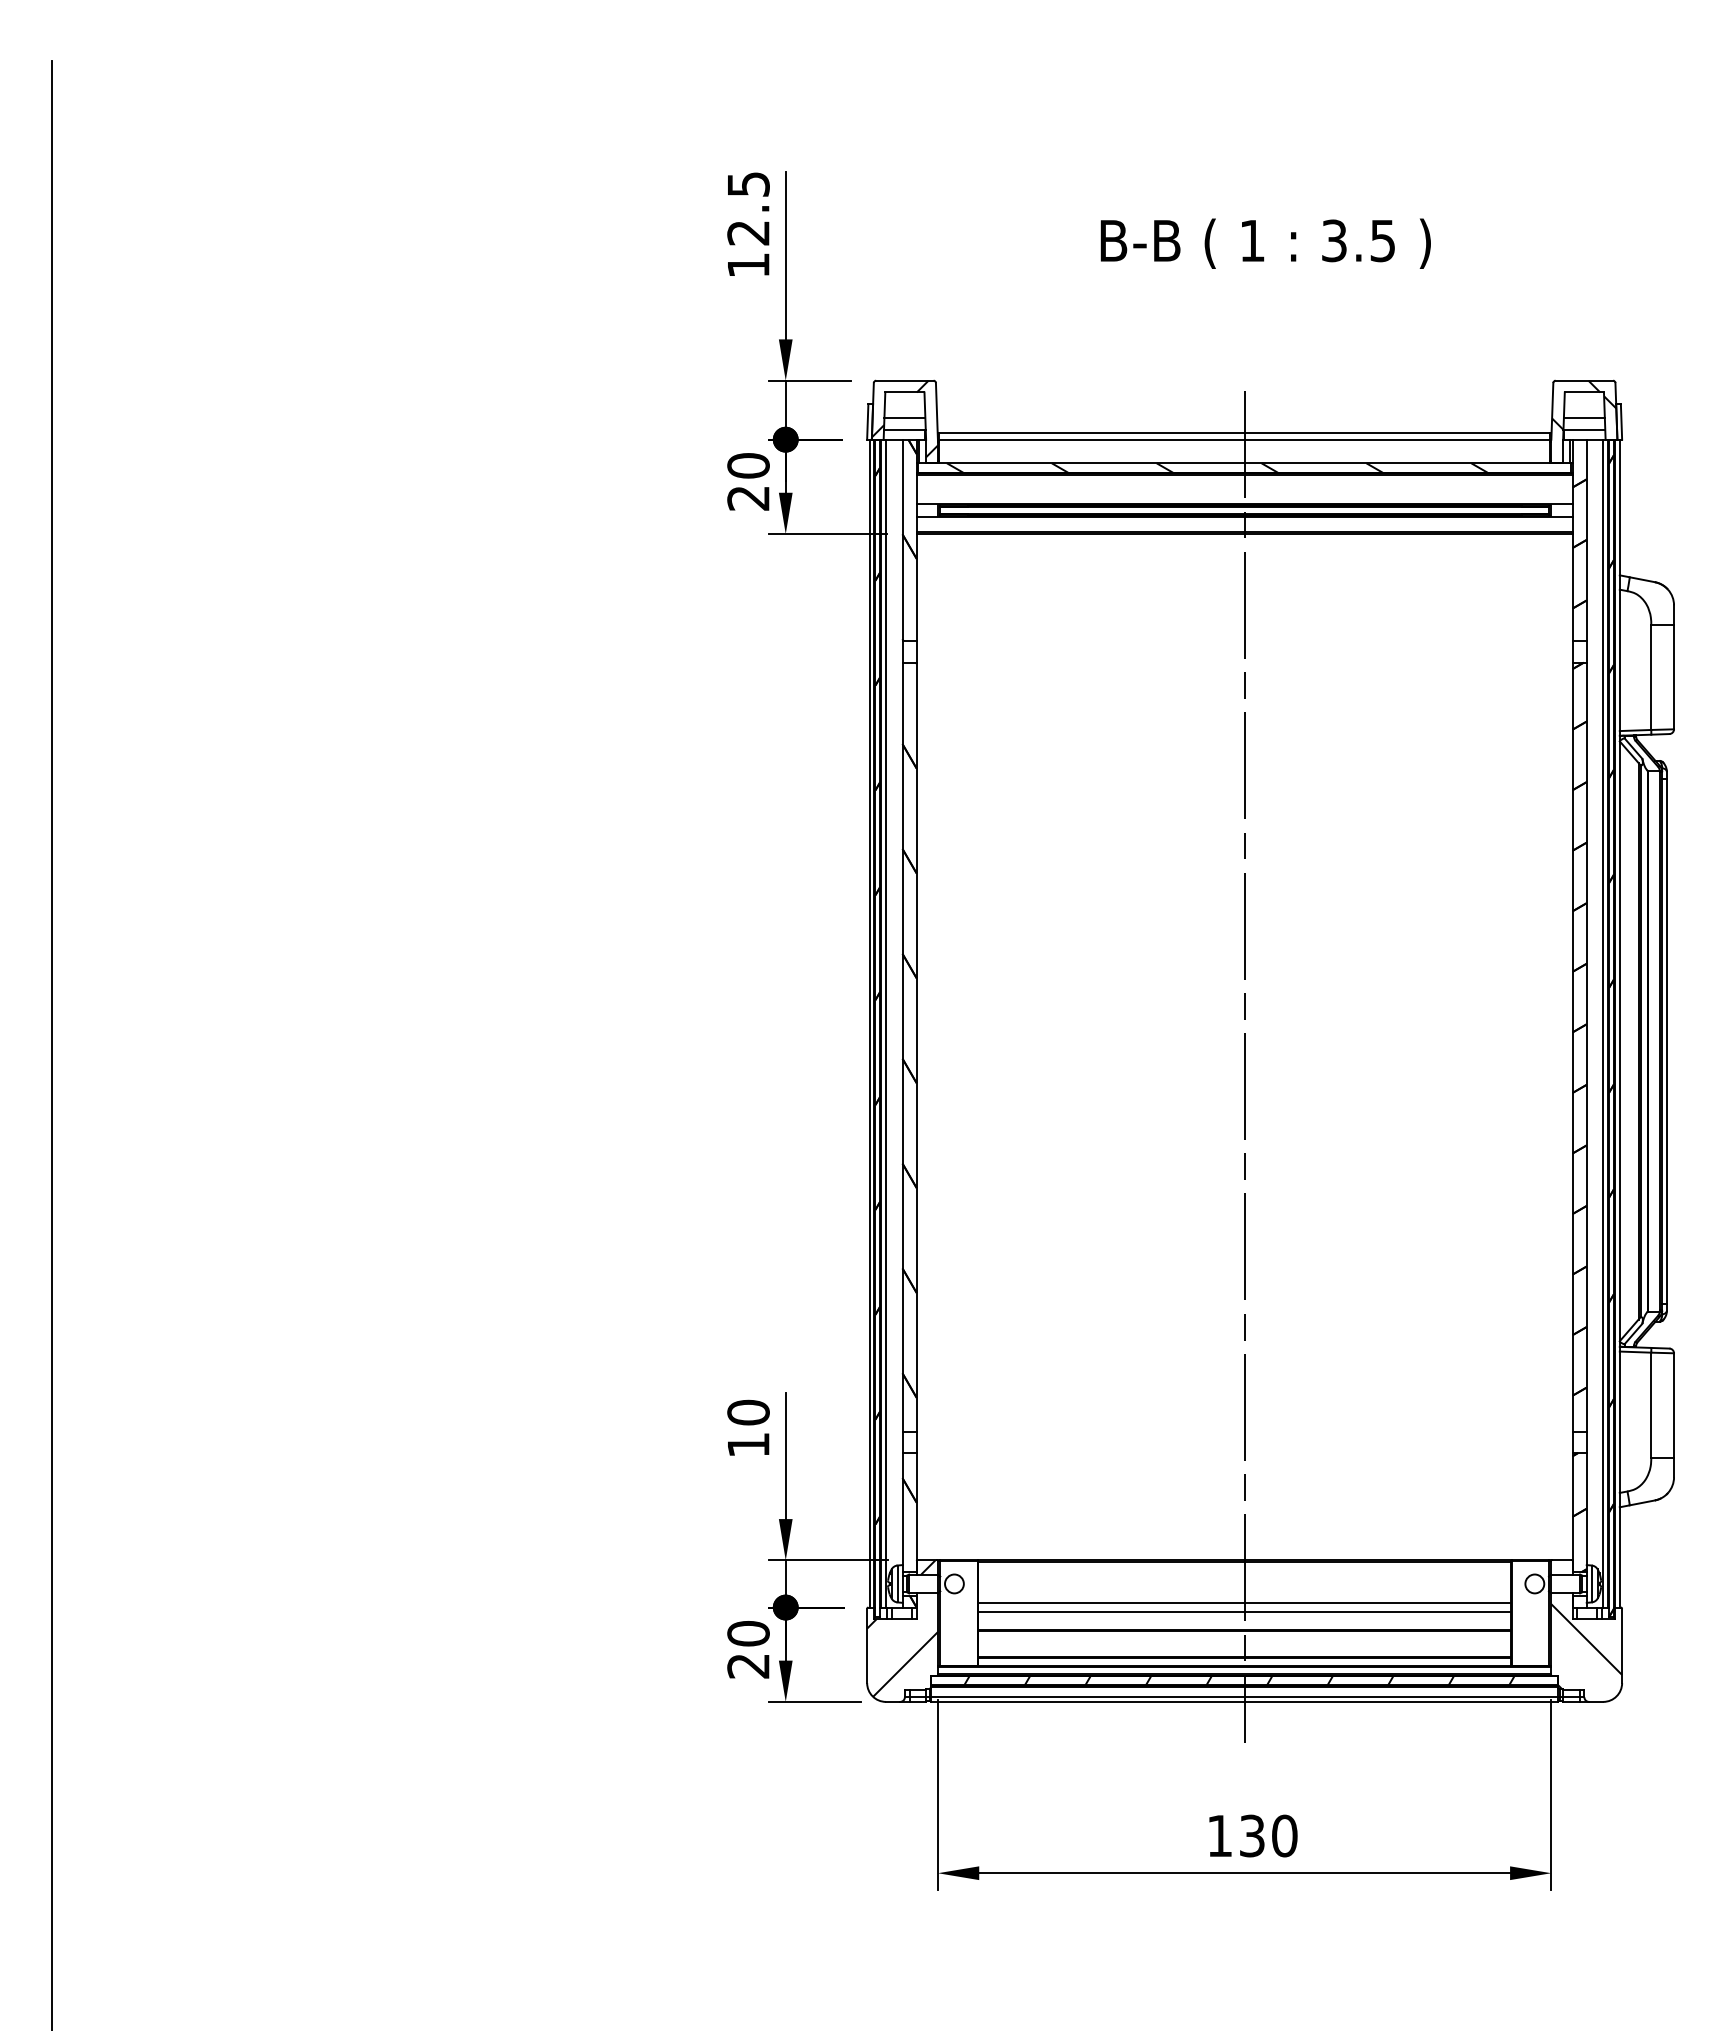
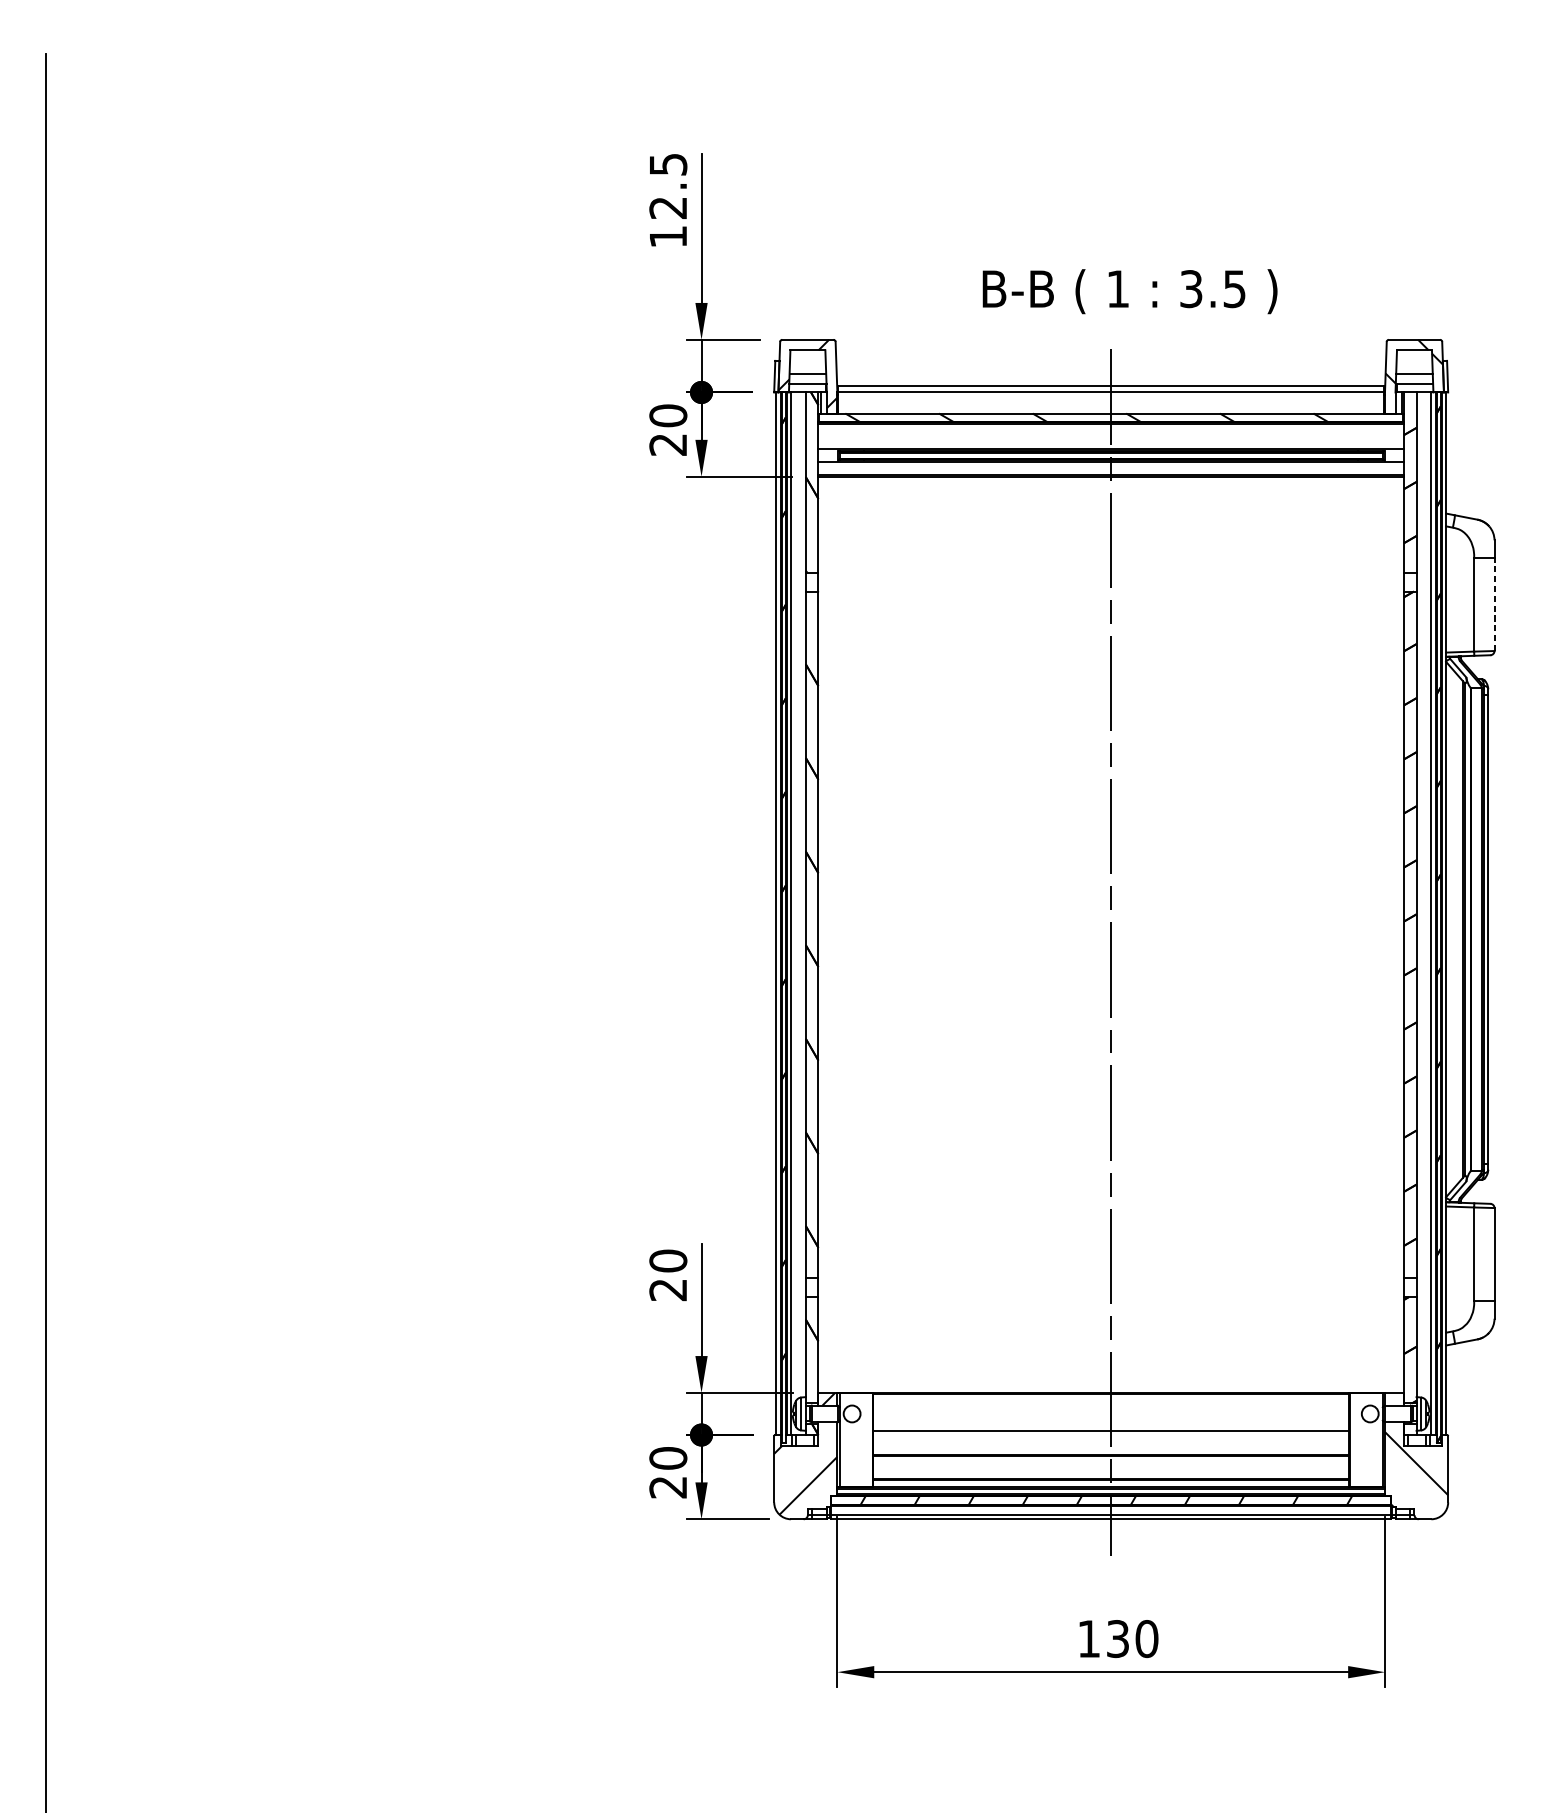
text: (1265, 243) -> (1129, 291), moved
line: (1674, 676) -> (1494, 603), solid -> dashed
text: (748, 1445) -> (668, 1290), 10 -> 20
line: (1244, 1612) -> (1111, 1439), removed

